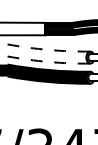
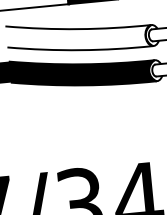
arc: (48, 49) -> (77, 28), dashed -> solid
arc: (48, 61) -> (79, 49), dashed -> solid

